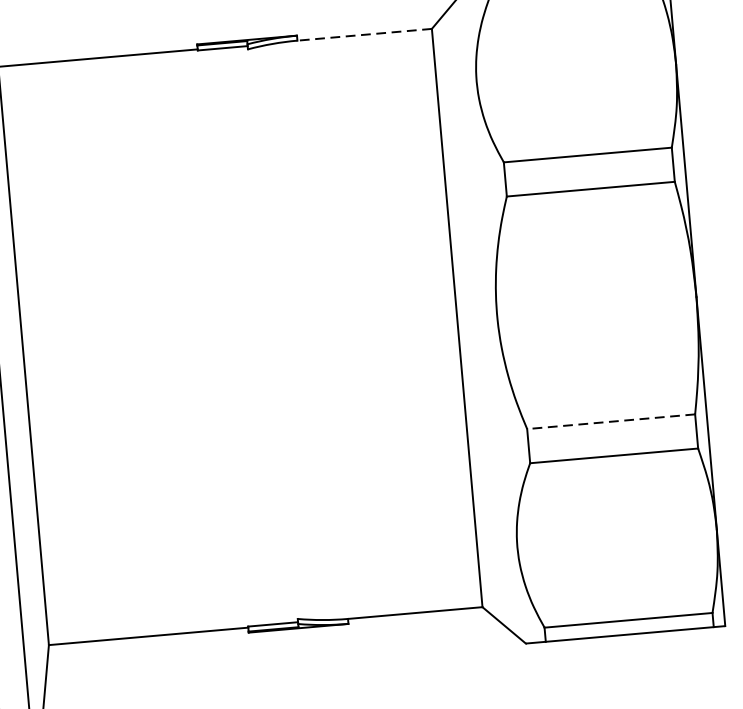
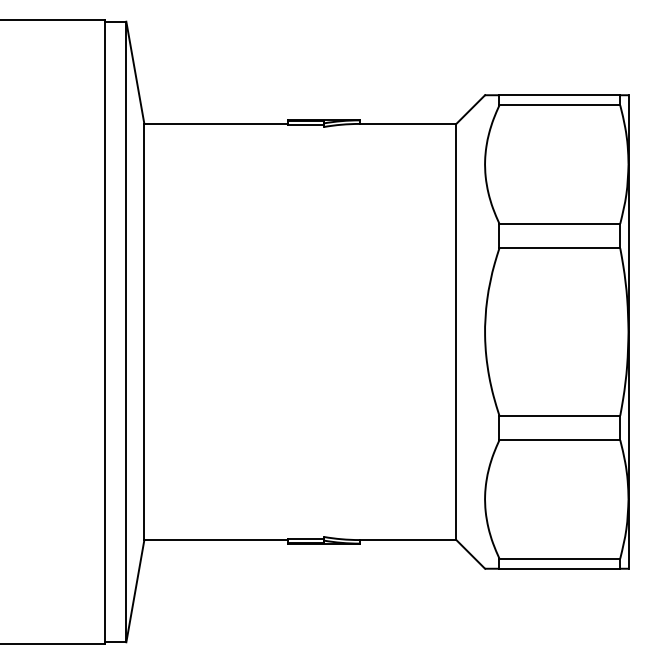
line: (363, 34) -> (407, 123), dashed -> solid
line: (610, 421) -> (559, 415), dashed -> solid

